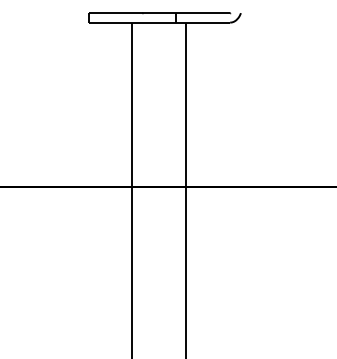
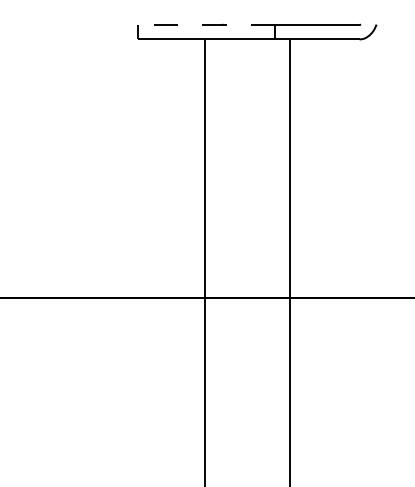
line: (132, 13) -> (206, 25), solid -> dashed

